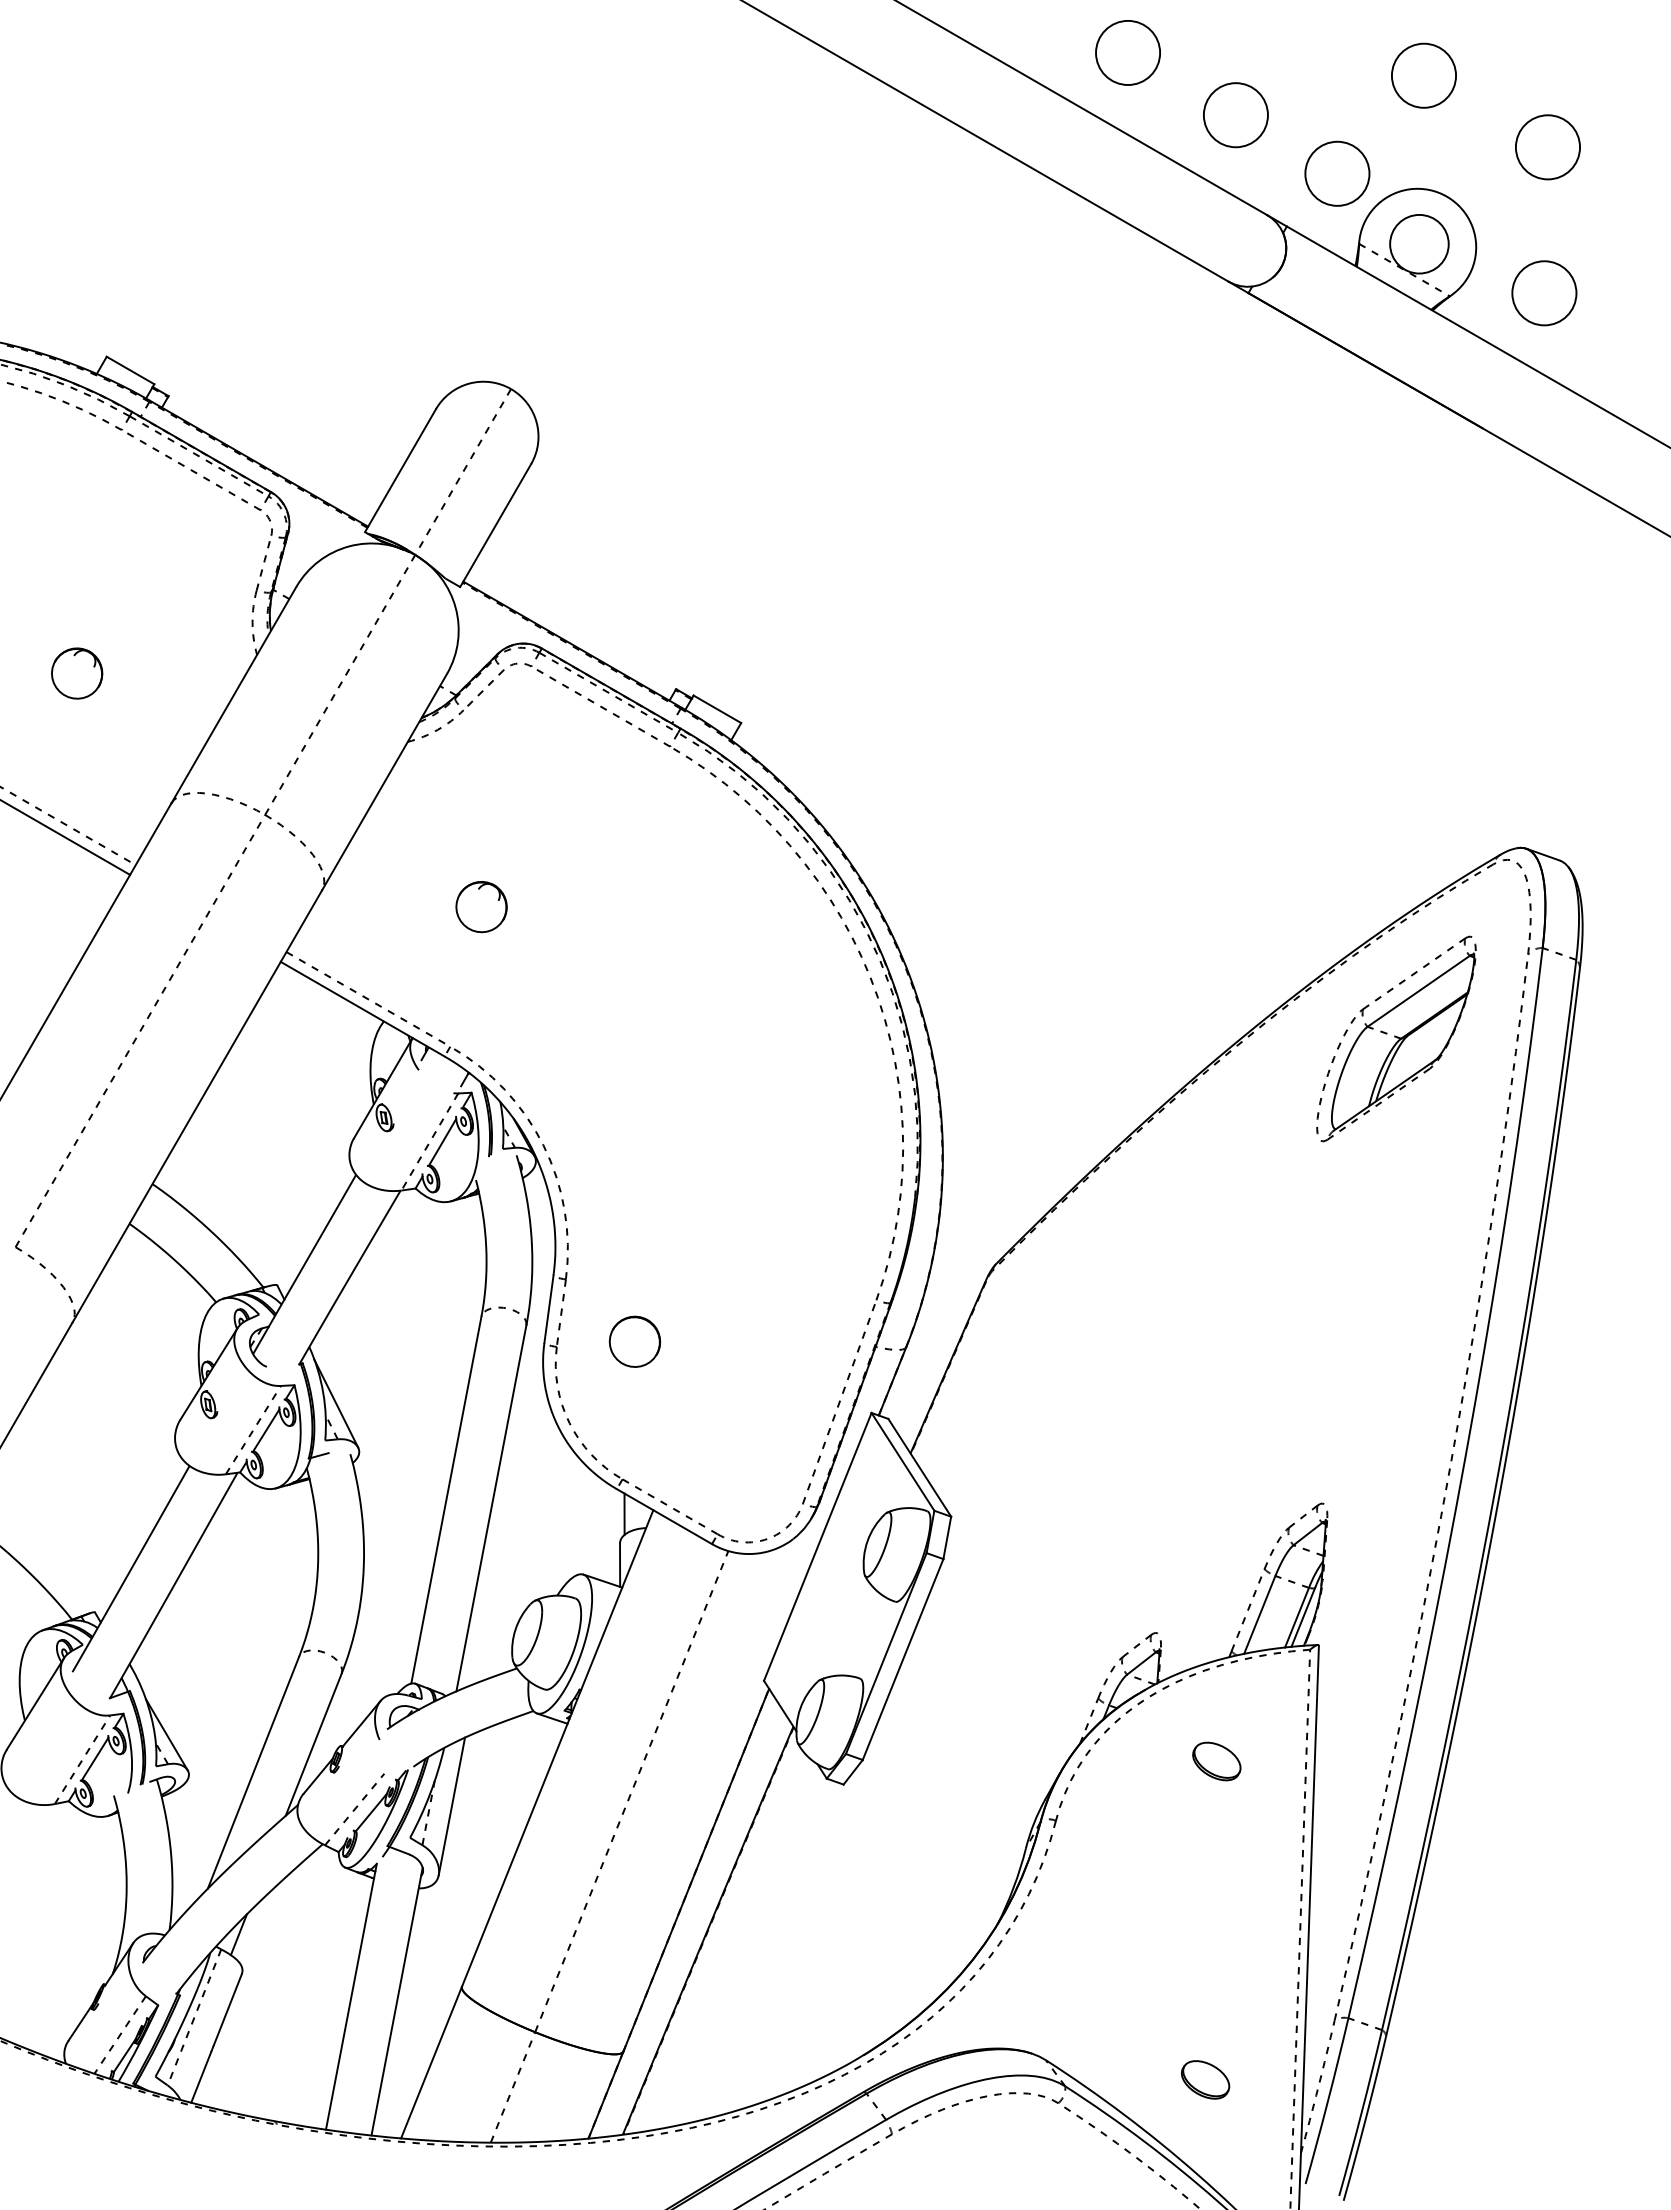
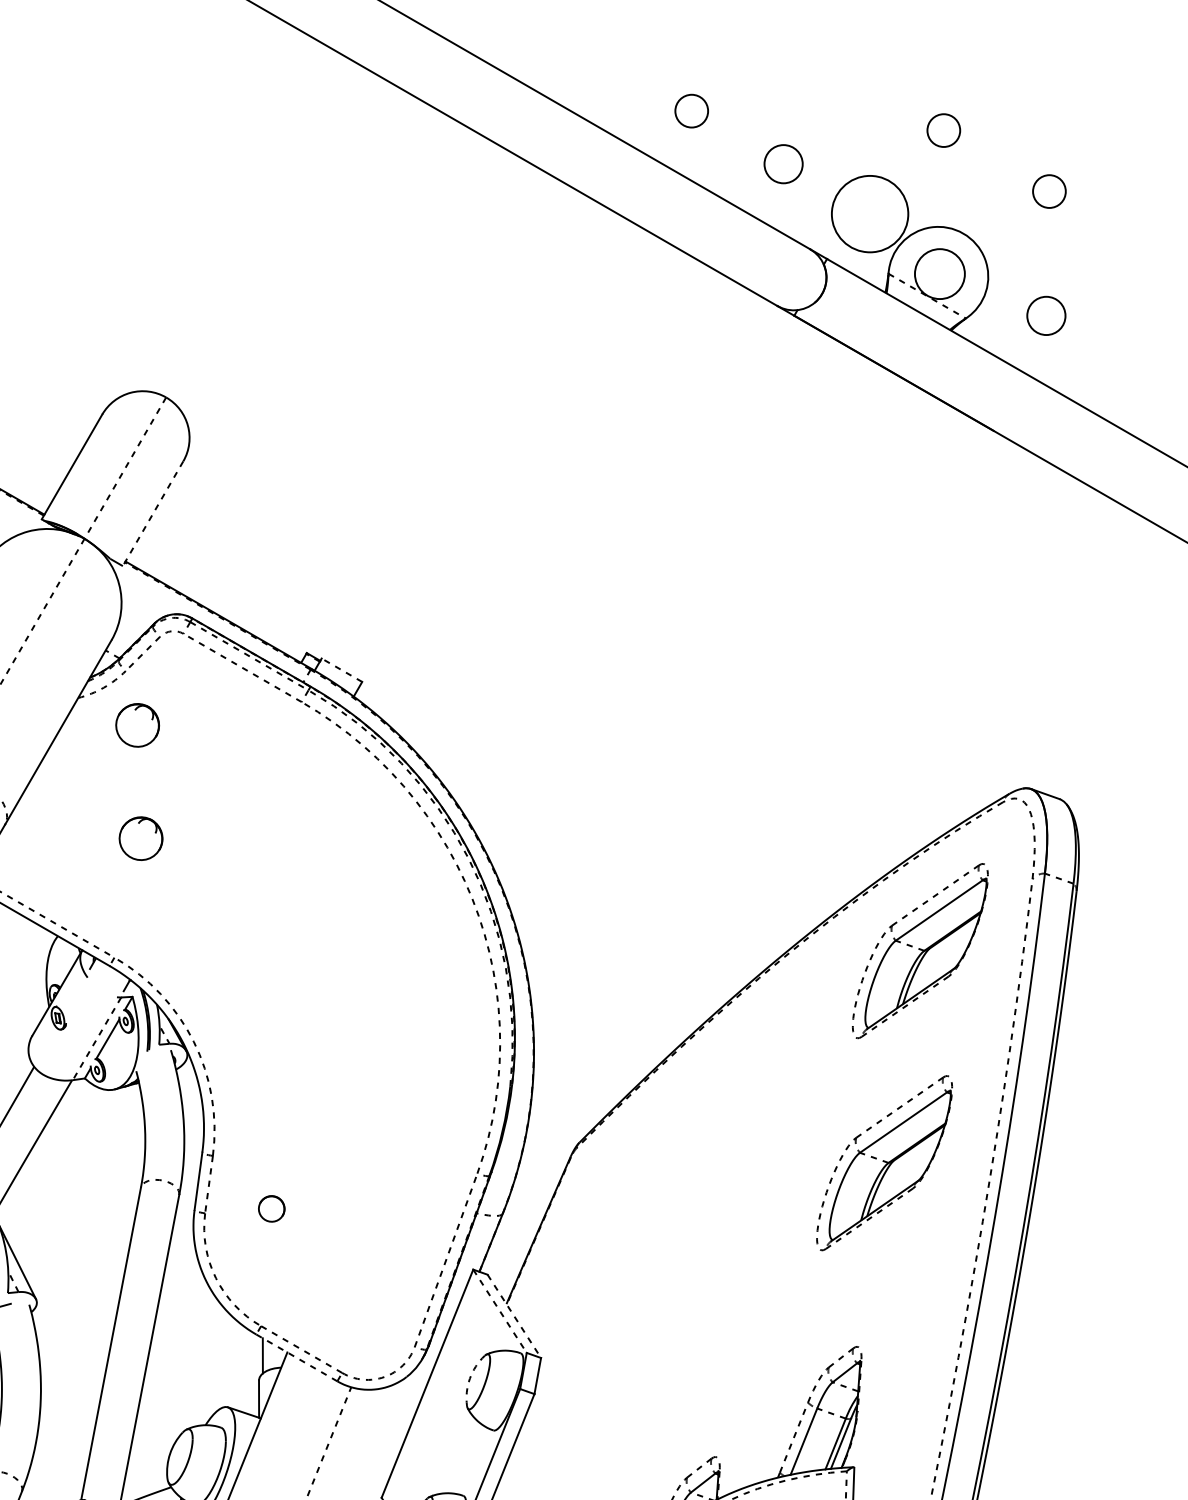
circle: (1128, 52) -> (692, 110), size x0.6
circle: (1423, 75) -> (943, 130), size x0.6
circle: (1235, 115) -> (783, 164), size x0.7
circle: (1547, 147) -> (1049, 191), size x0.6
circle: (1337, 173) -> (870, 213), size x1.4
circle: (1544, 293) -> (1046, 316), size x0.7
line: (495, 525) -> (152, 513), solid -> dashed
line: (716, 709) -> (341, 670), solid -> dashed
part: (477, 774) -> (137, 725), added
part: (1354, 1287) -> (884, 1162), added
part: (634, 1341) -> (271, 1208), size x0.6
line: (903, 1462) -> (500, 1311), solid -> dashed
line: (920, 1468) -> (514, 1316), solid -> dashed
line: (664, 1516) -> (296, 1357), solid -> dashed
arc: (867, 1541) -> (469, 1379), solid -> dashed

